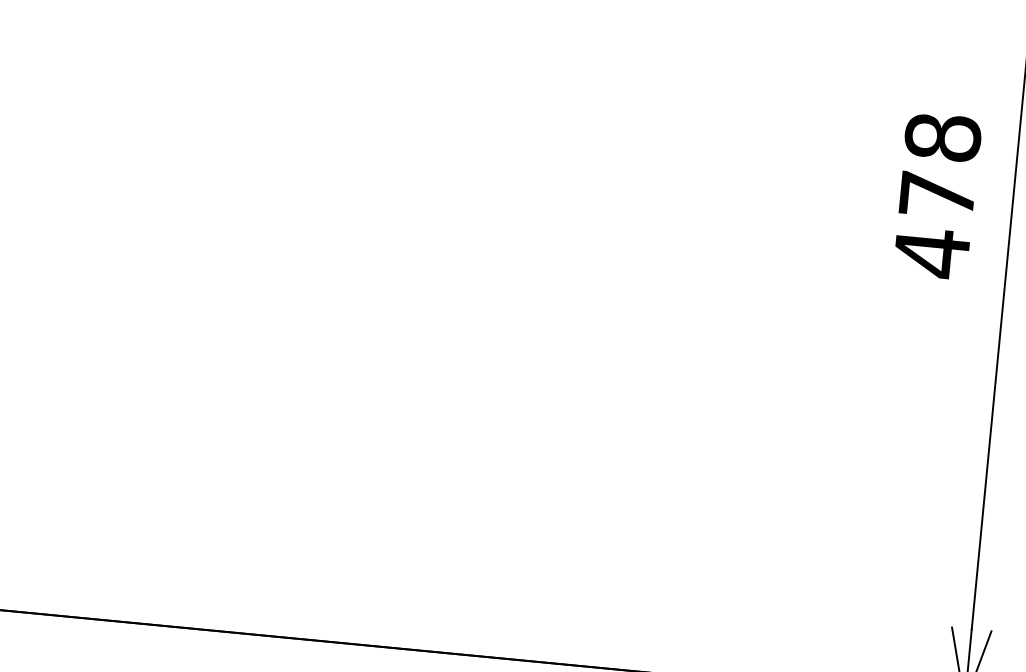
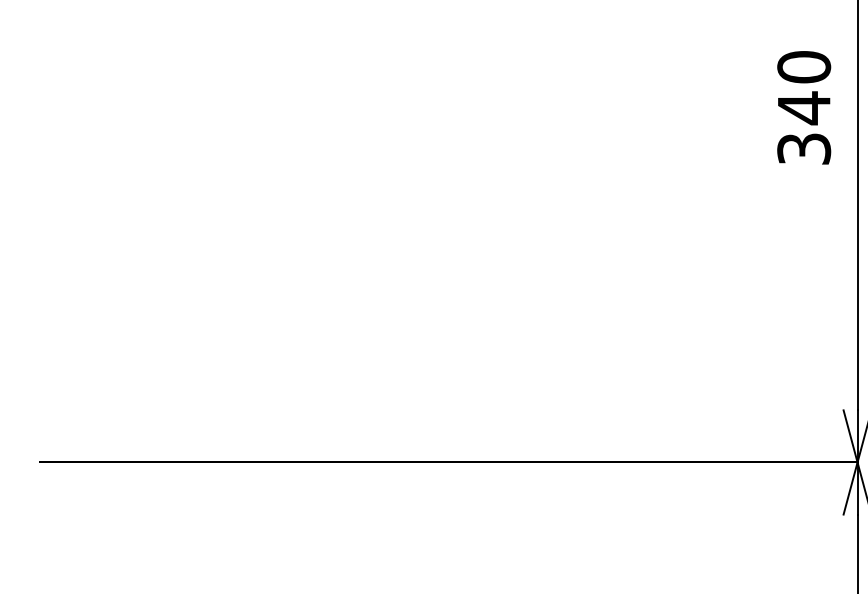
text: (937, 195) -> (804, 108), 478 -> 340

